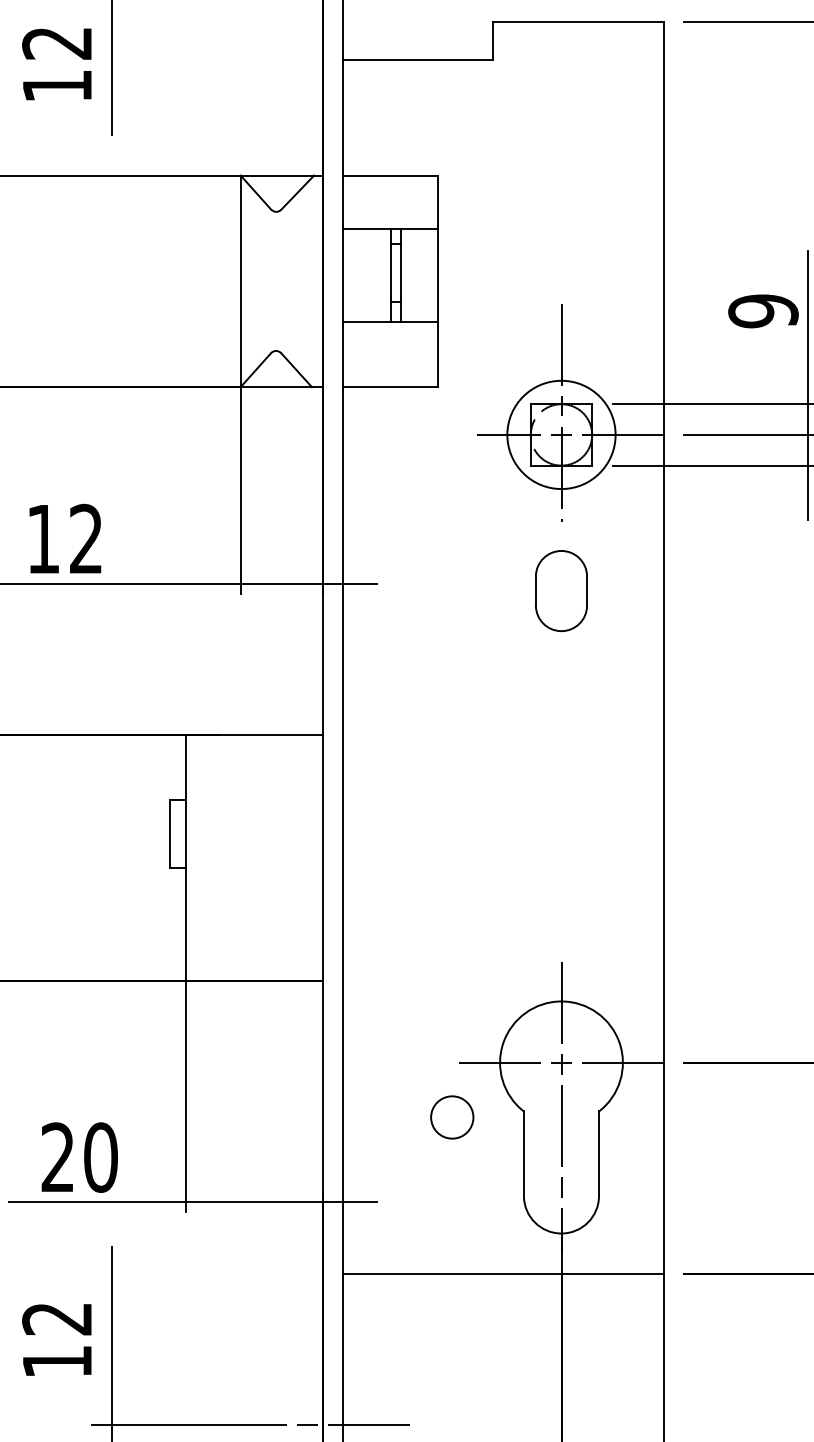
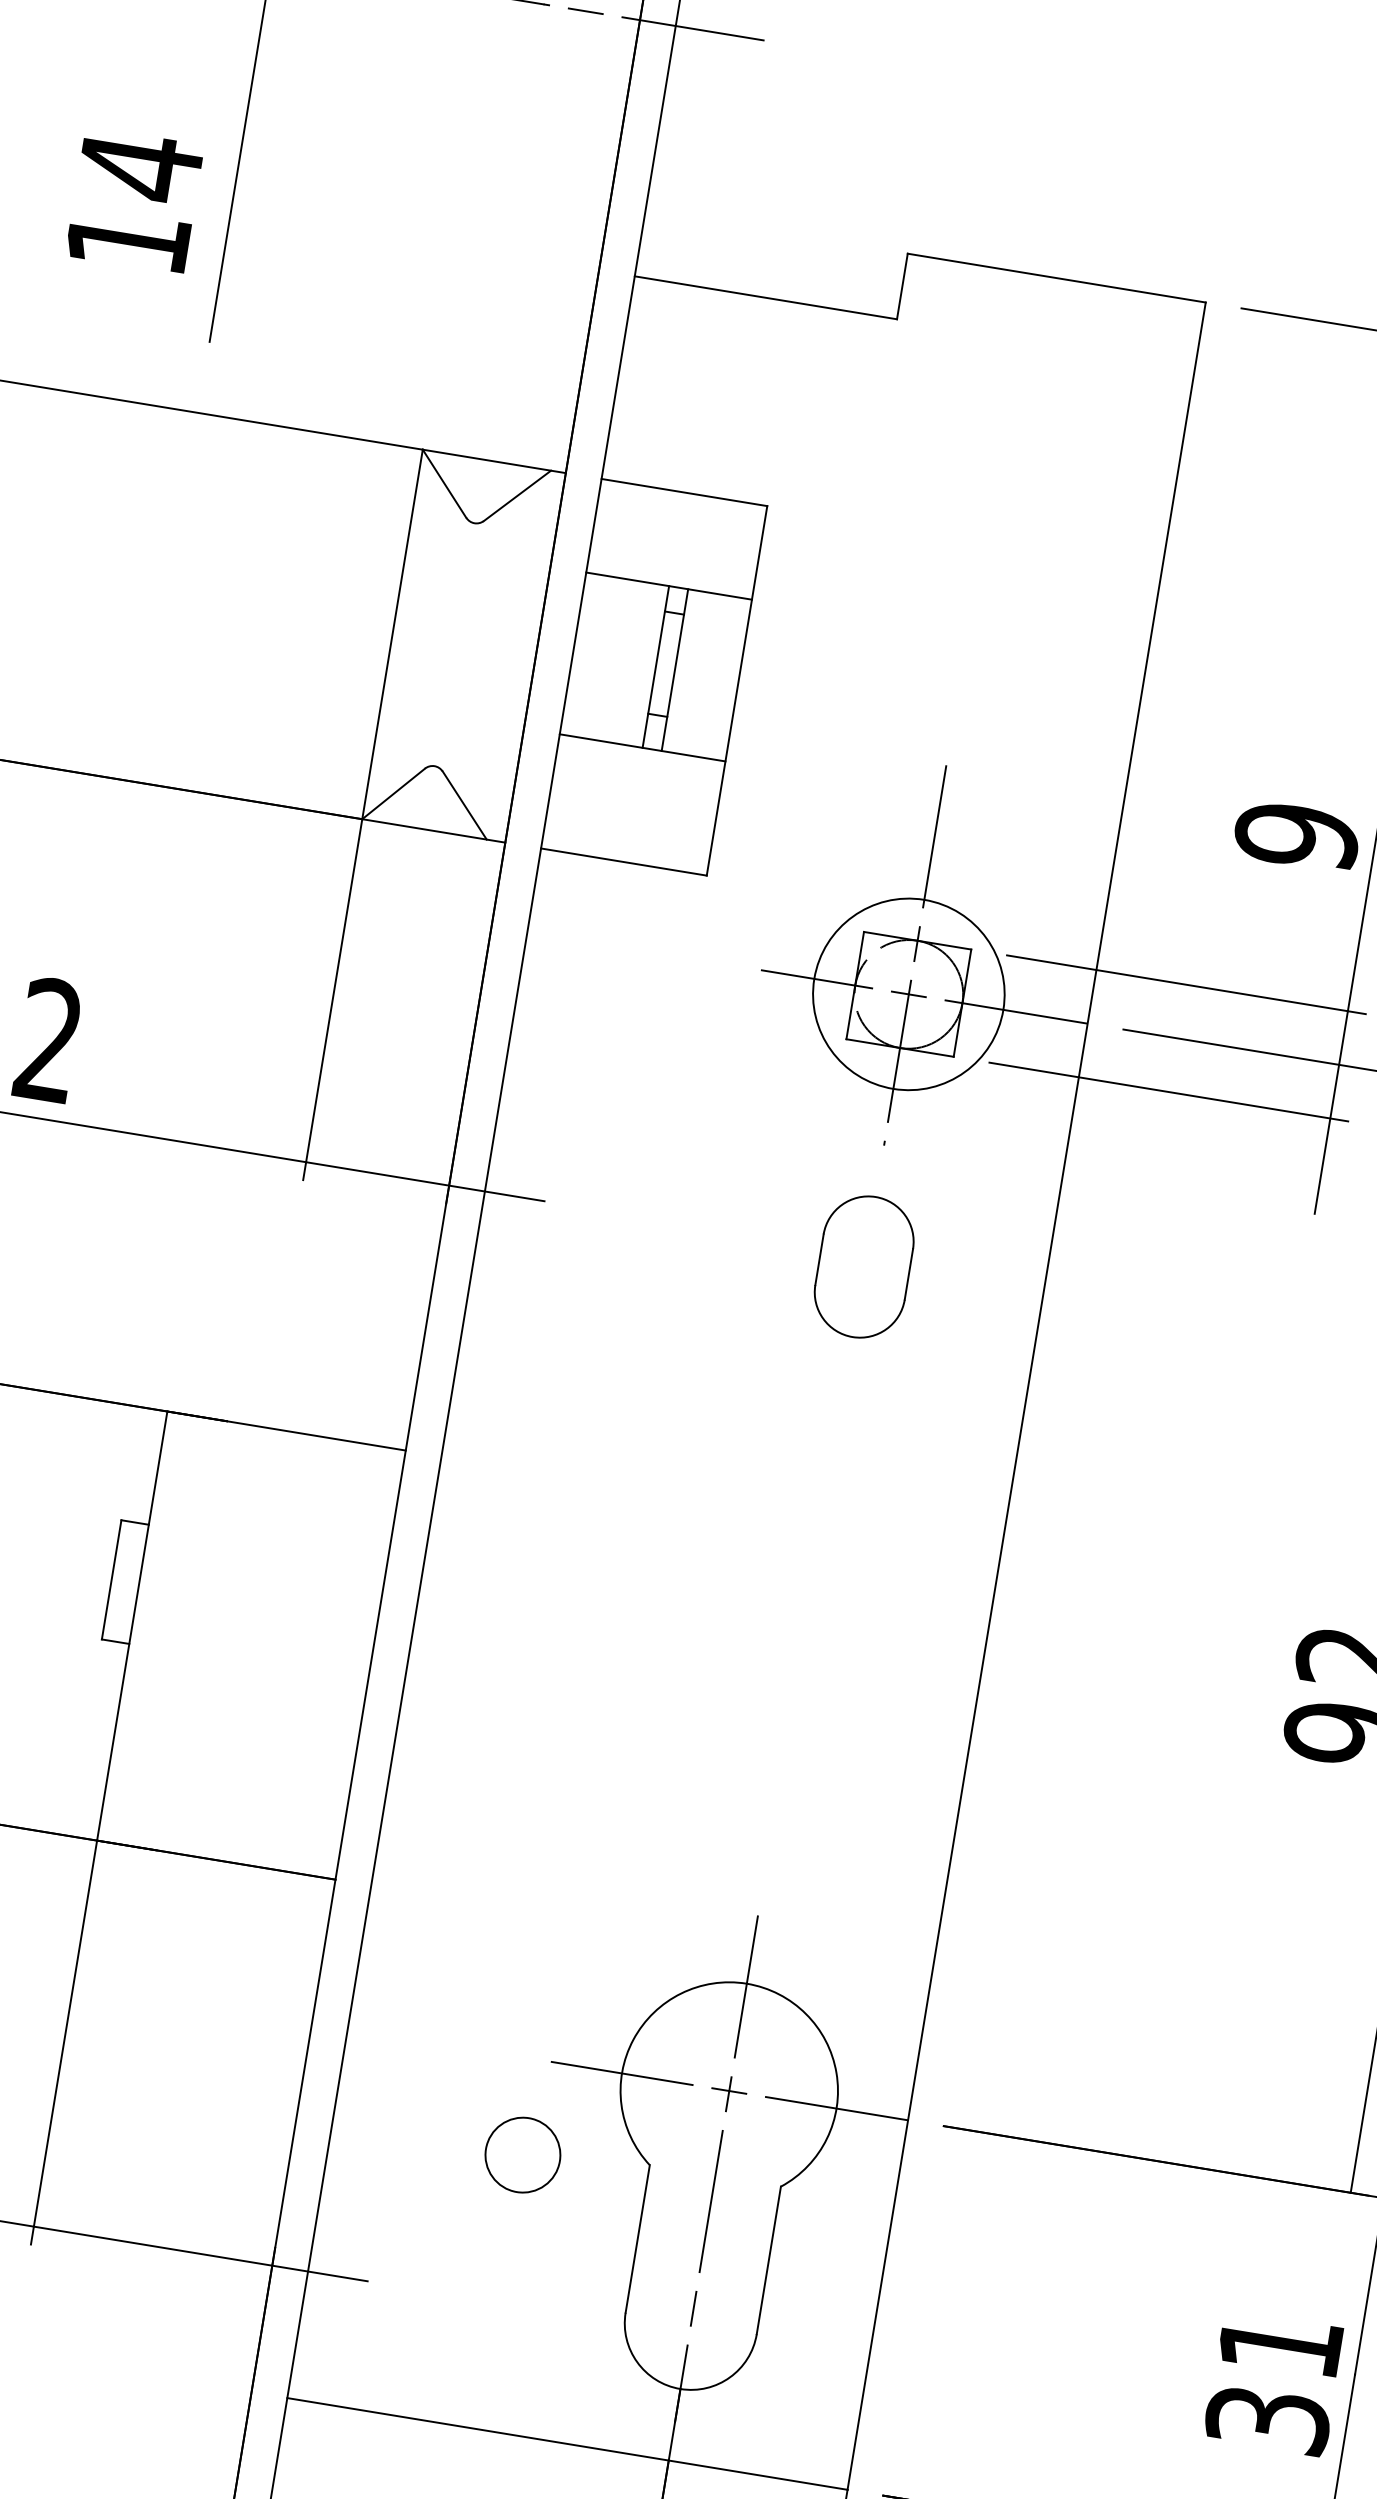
text: (56, 43) -> (138, 166), 12 -> 14

